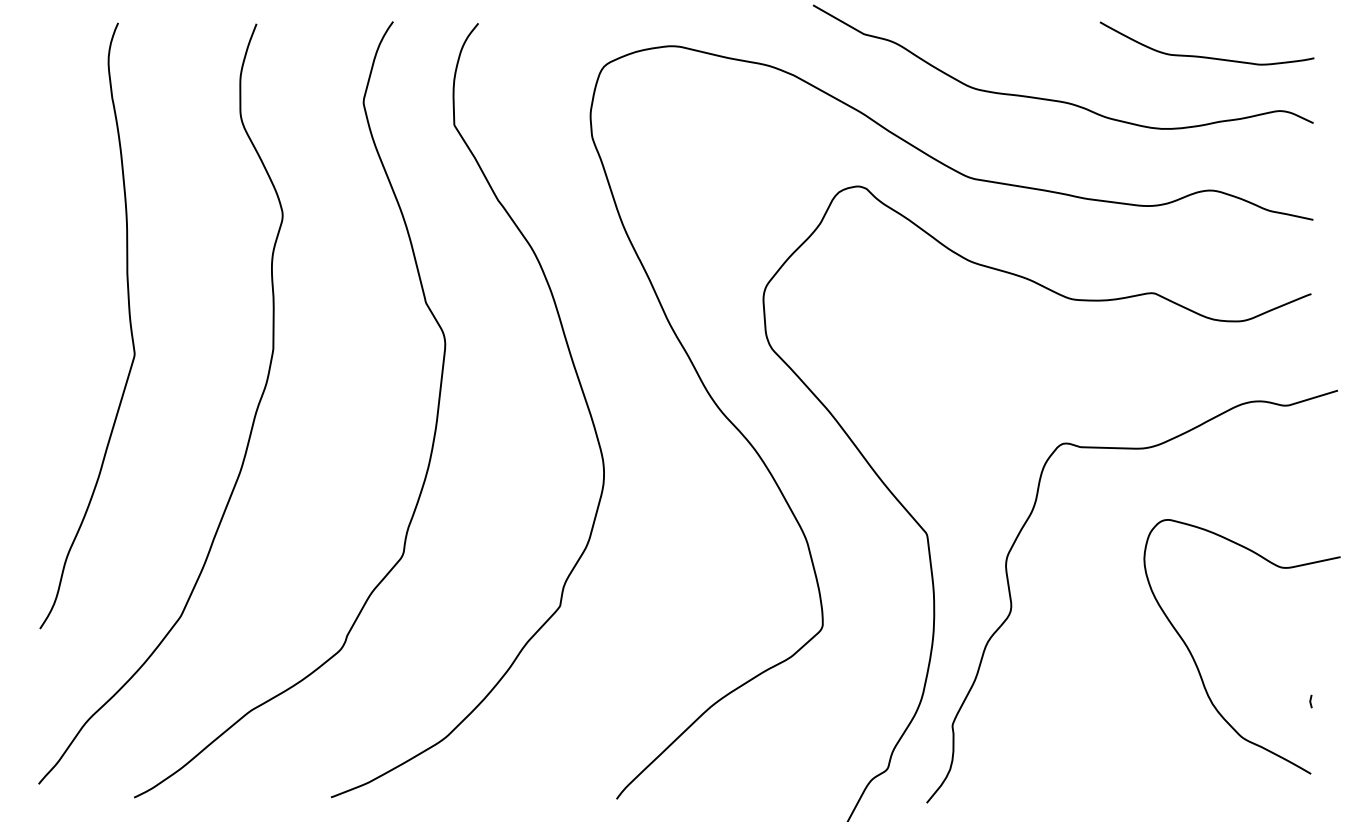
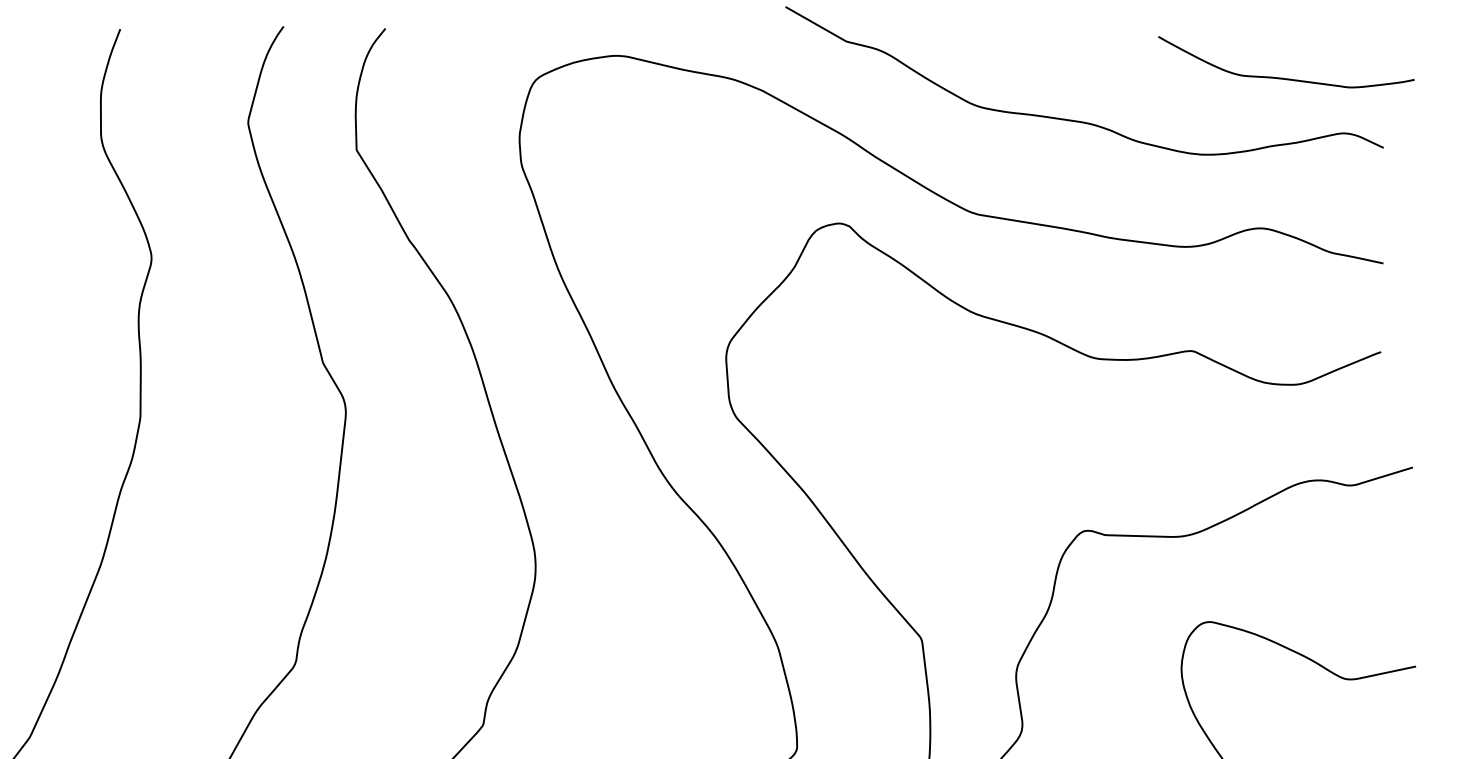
curve: (1206, 56) -> (1285, 77), moved

